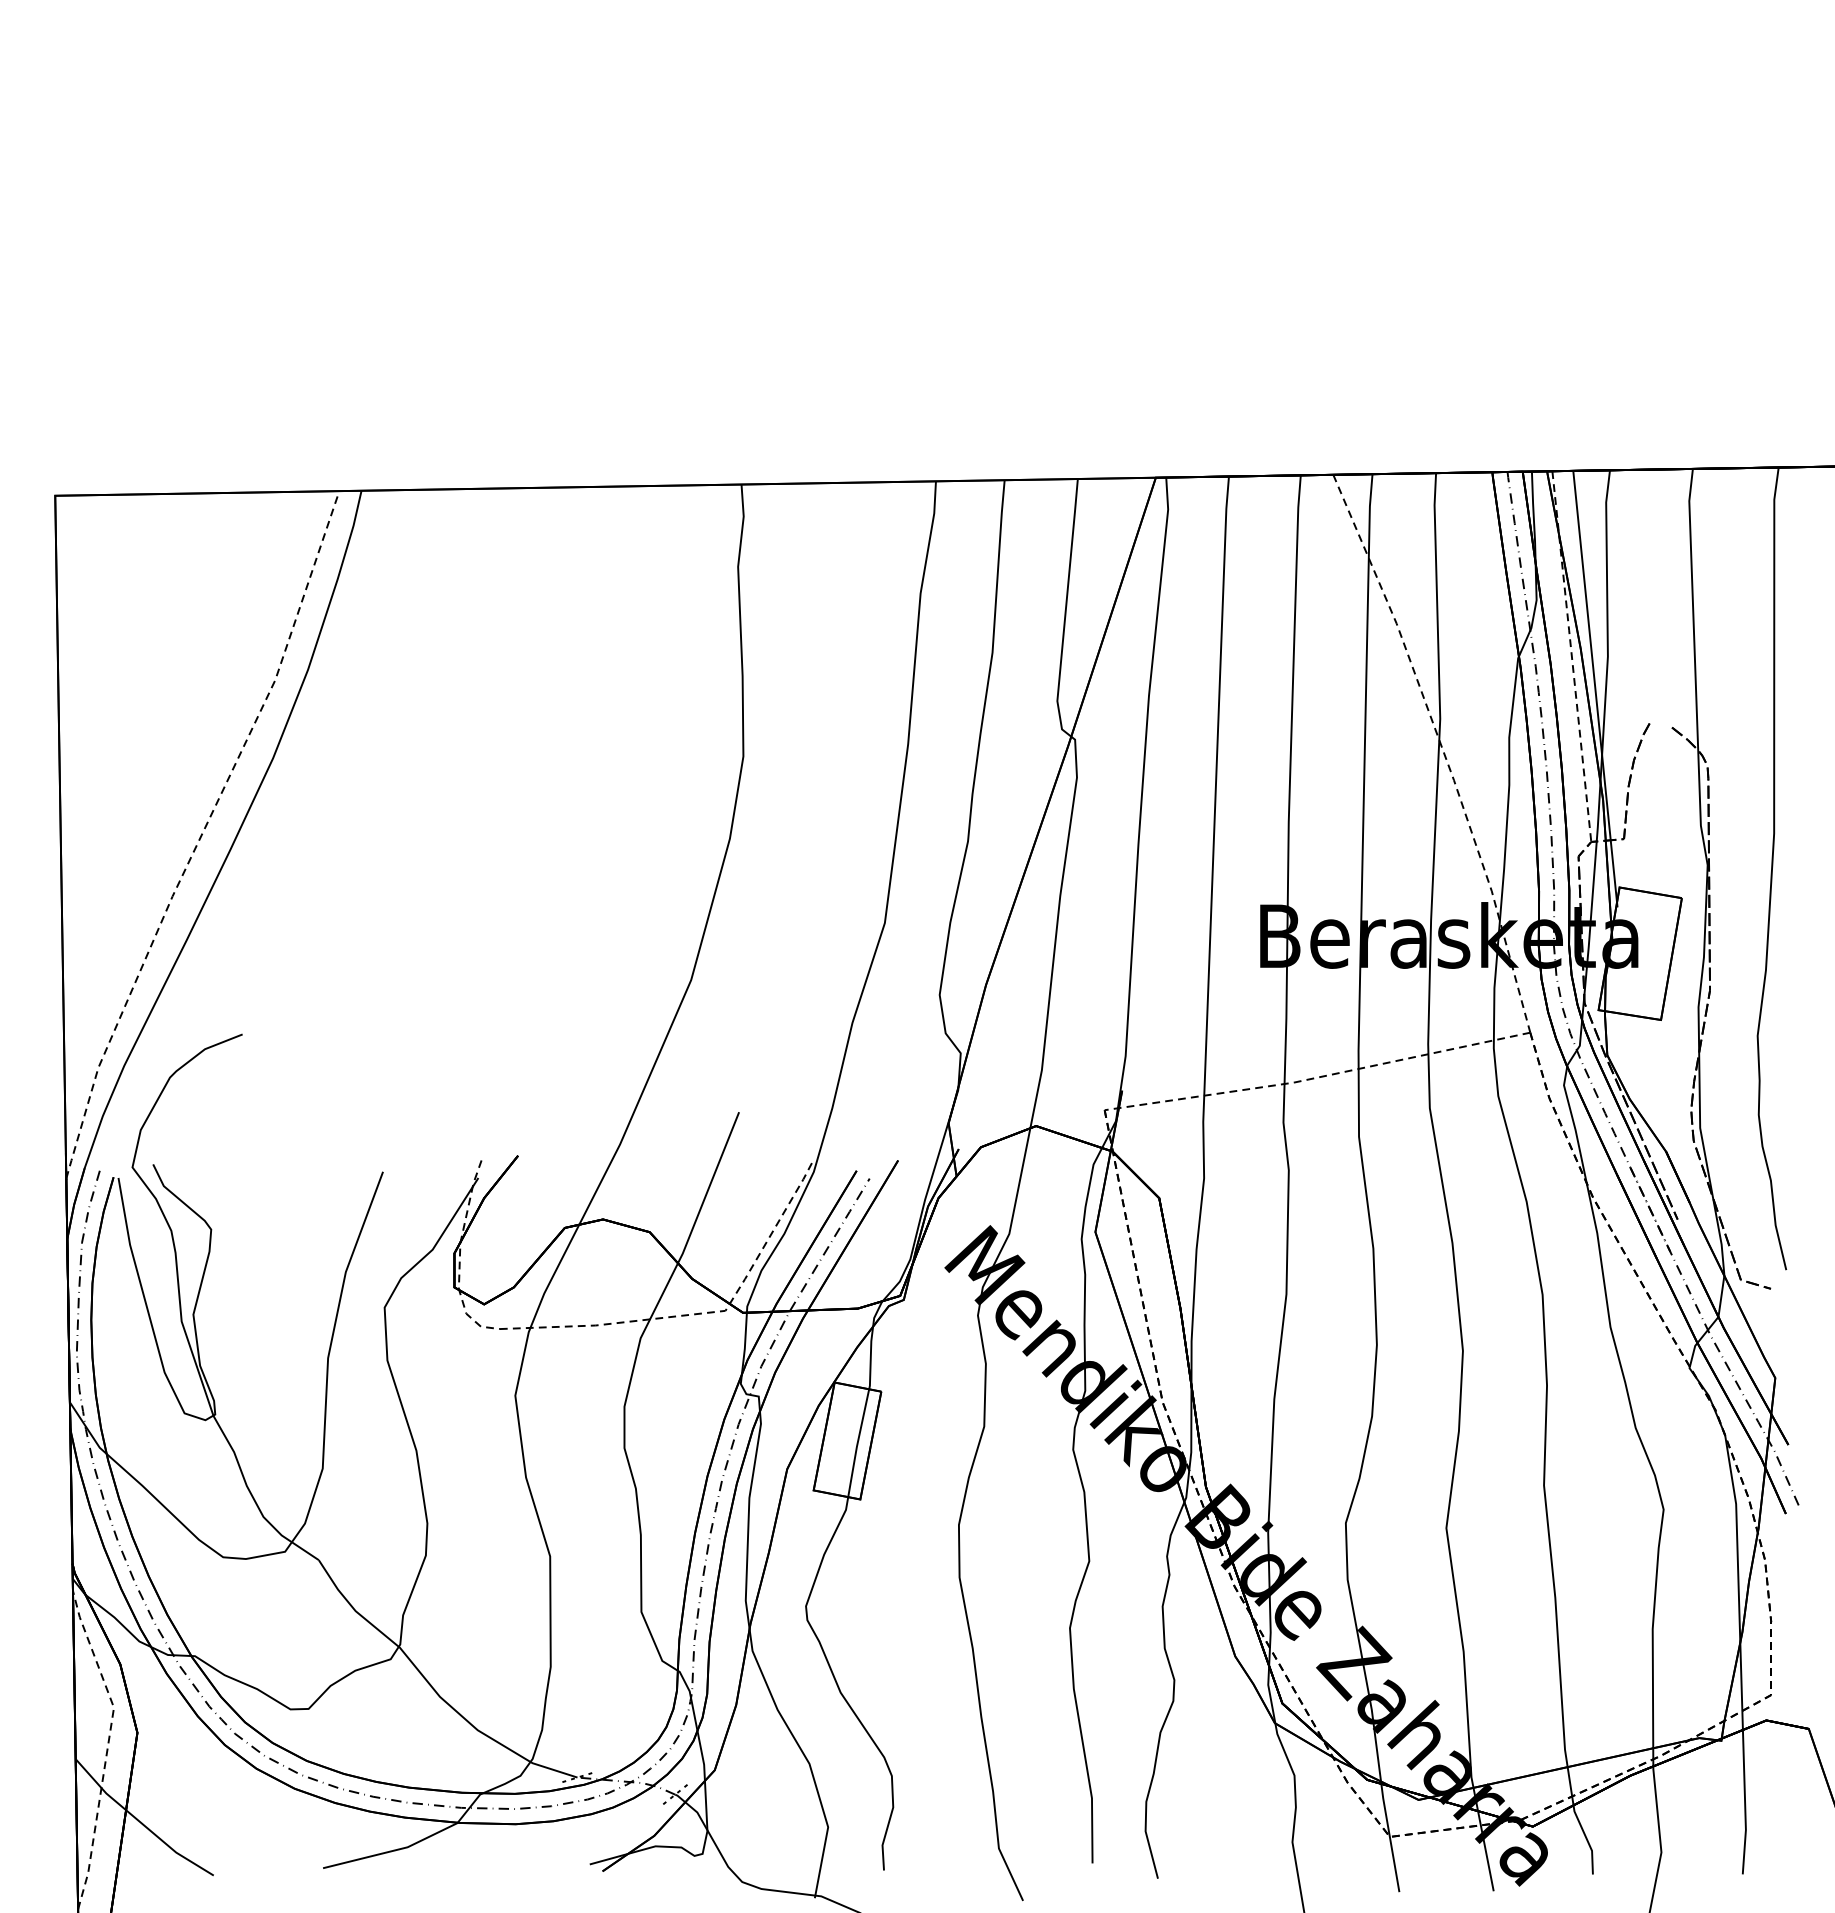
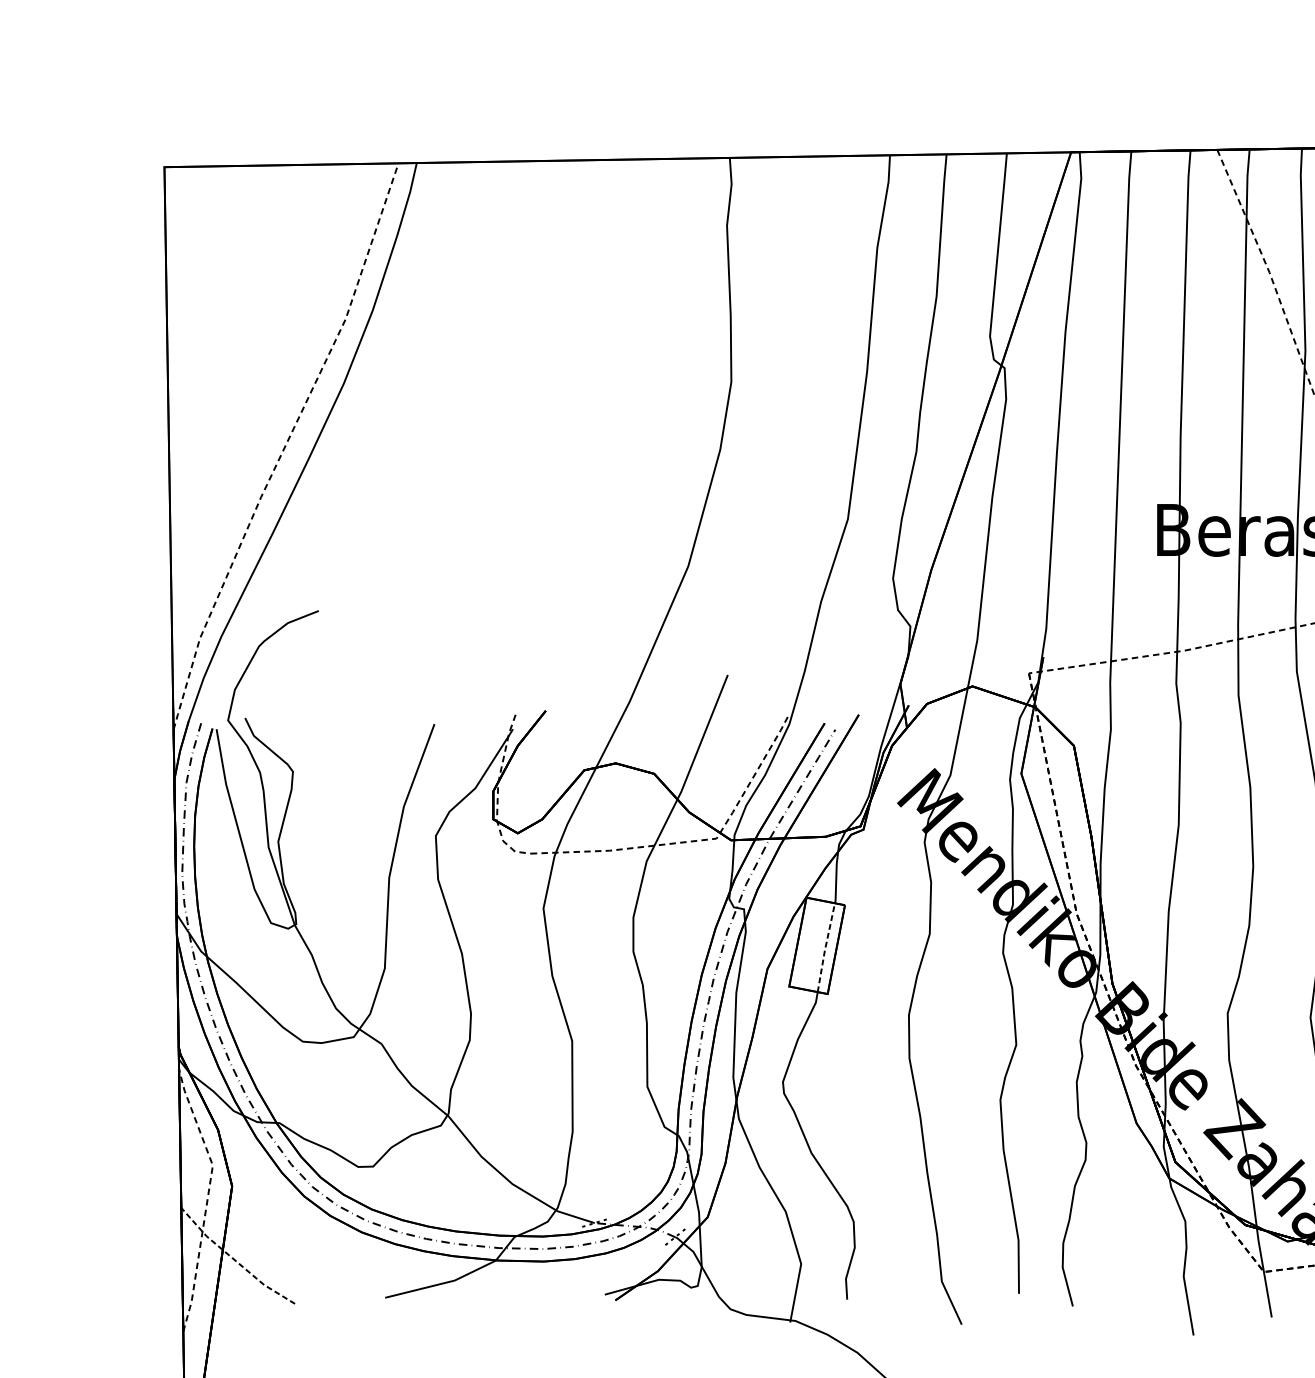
line: (857, 1442) -> (825, 947), solid -> dashed
line: (139, 1821) -> (233, 1259), solid -> dashed

